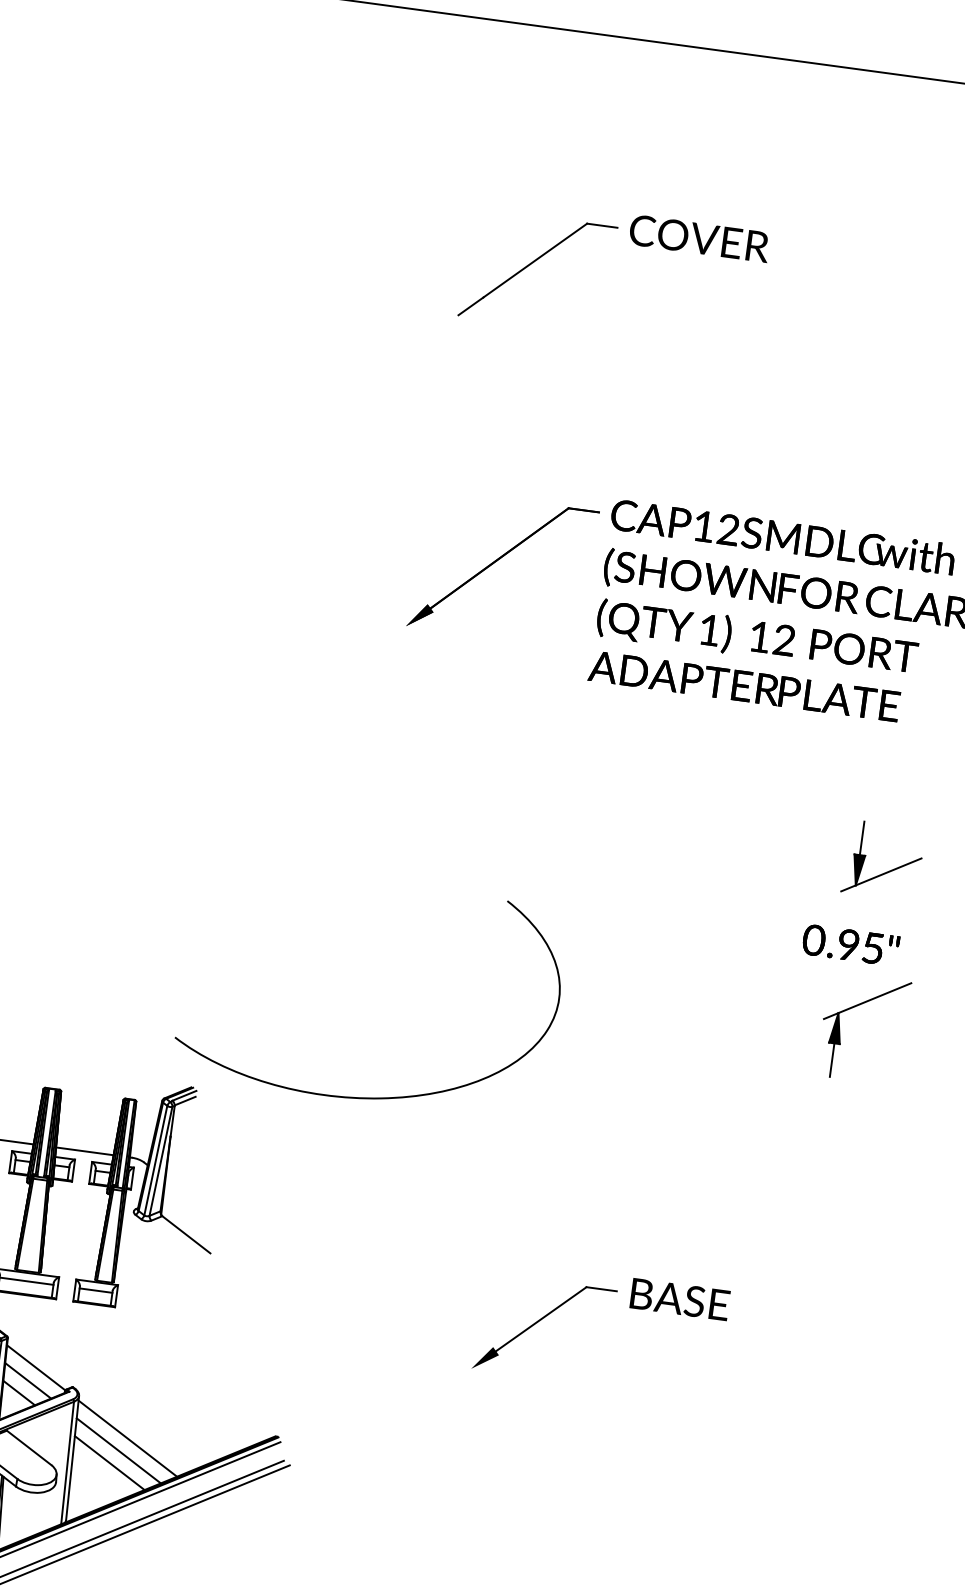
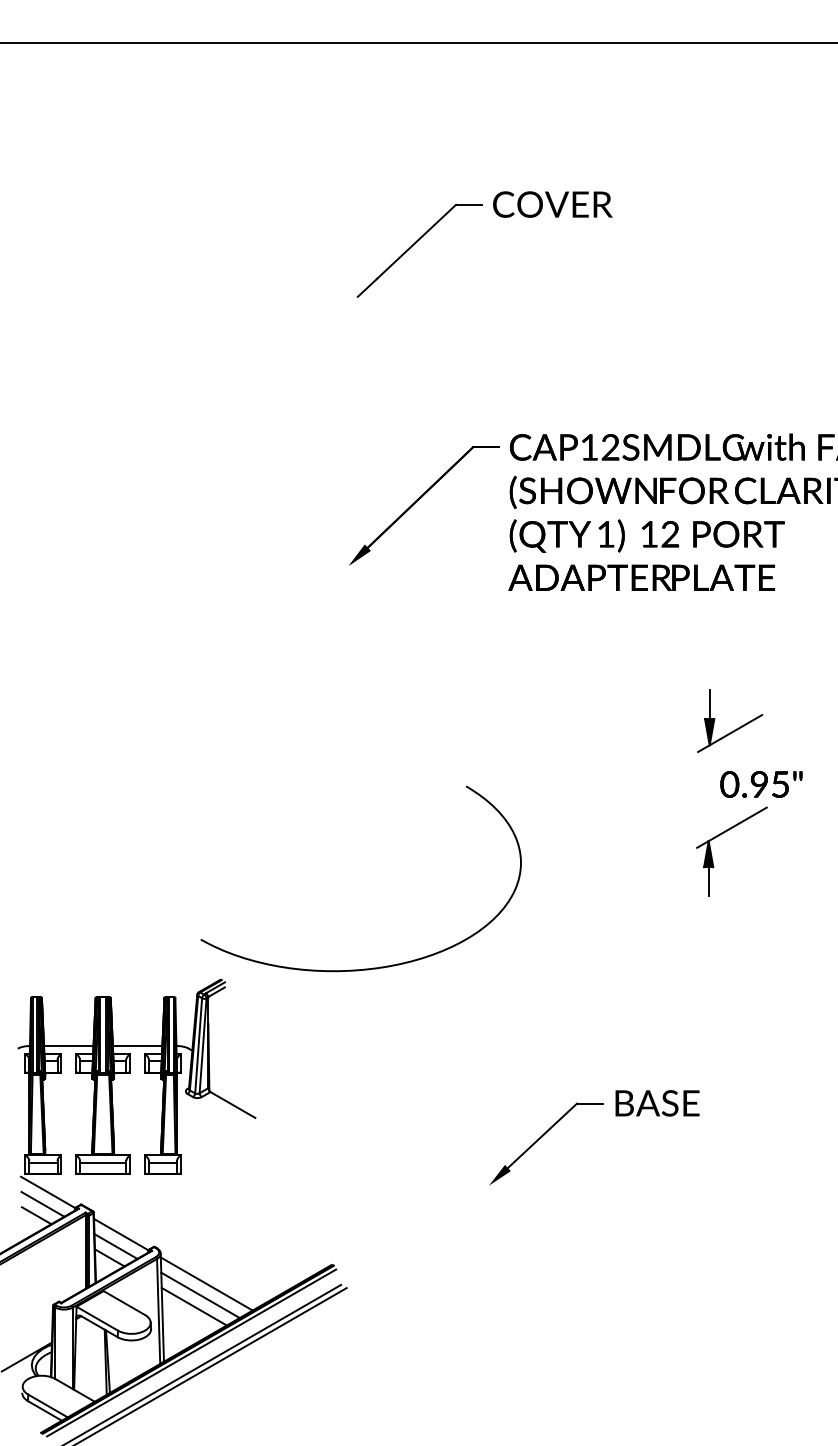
part: (887, 870) -> (734, 729), moved
part: (855, 1007) -> (722, 834), moved

